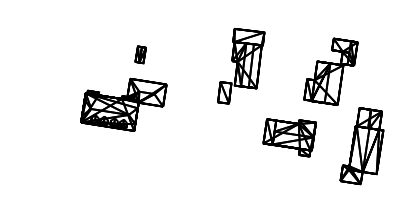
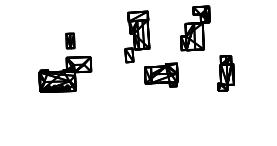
part: (140, 54) -> (70, 40), size x1.4
part: (289, 134) -> (161, 74), moved
part: (363, 146) -> (225, 73), size x0.7

